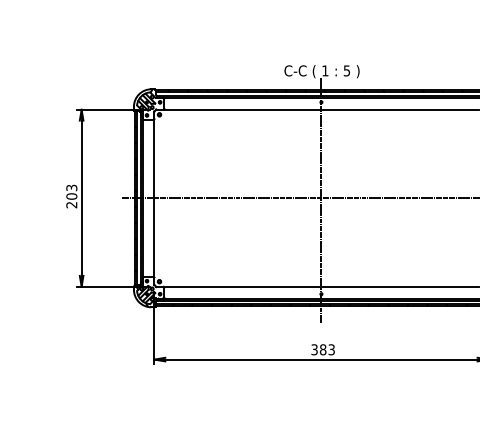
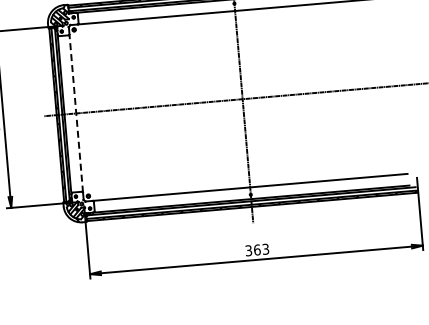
line: (154, 197) -> (76, 112), solid -> dashed
text: (322, 349) -> (256, 249), 383 -> 363

